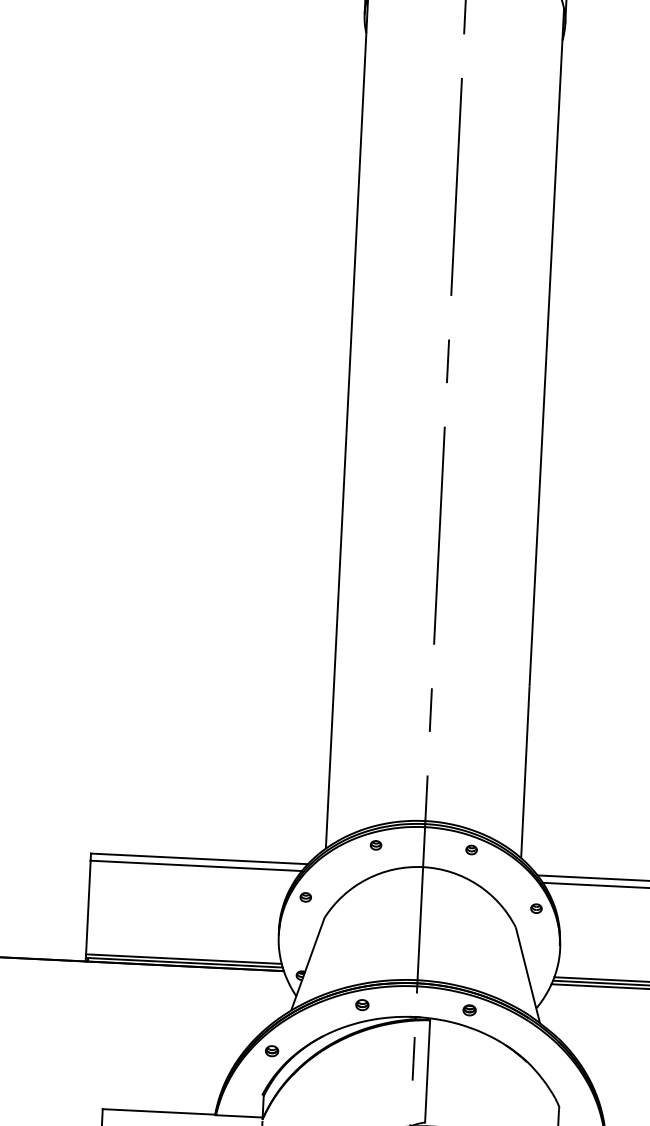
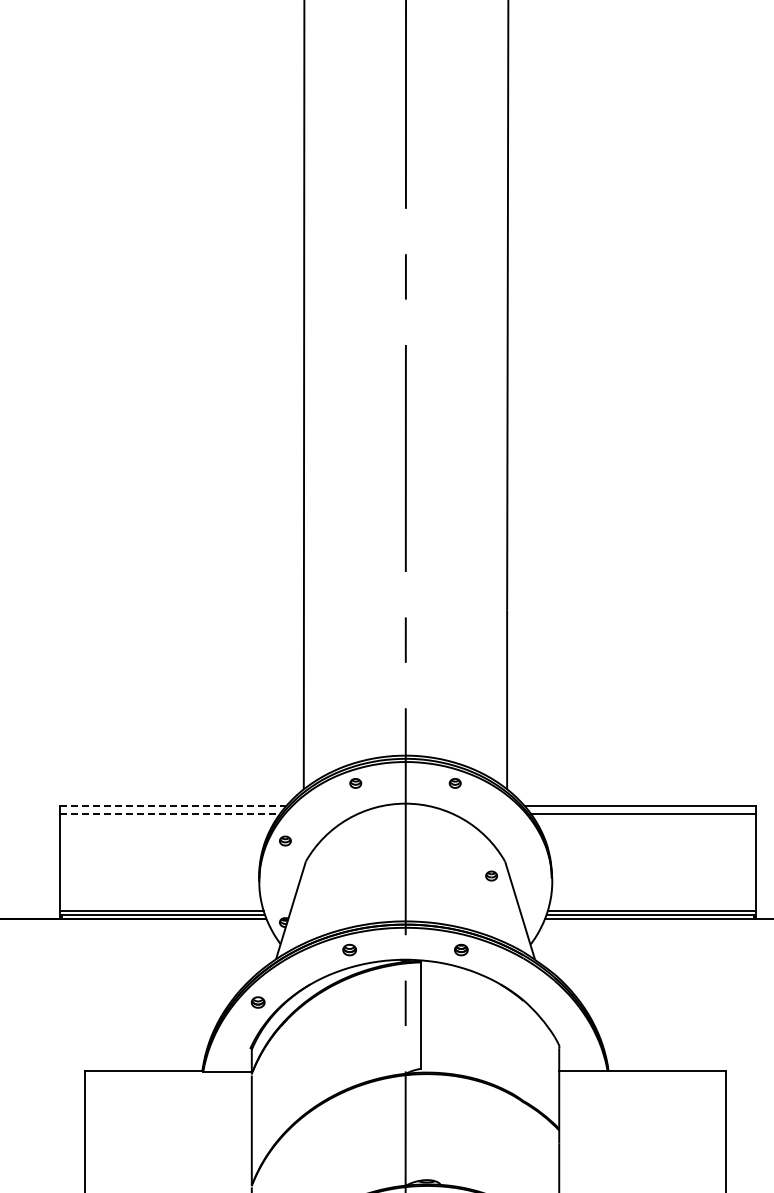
line: (199, 858) -> (173, 806), solid -> dashed
line: (196, 865) -> (170, 813), solid -> dashed
part: (536, 908) -> (491, 875), moved

